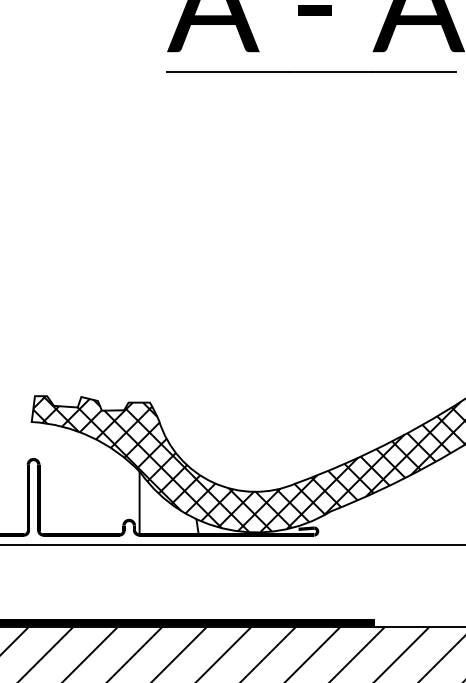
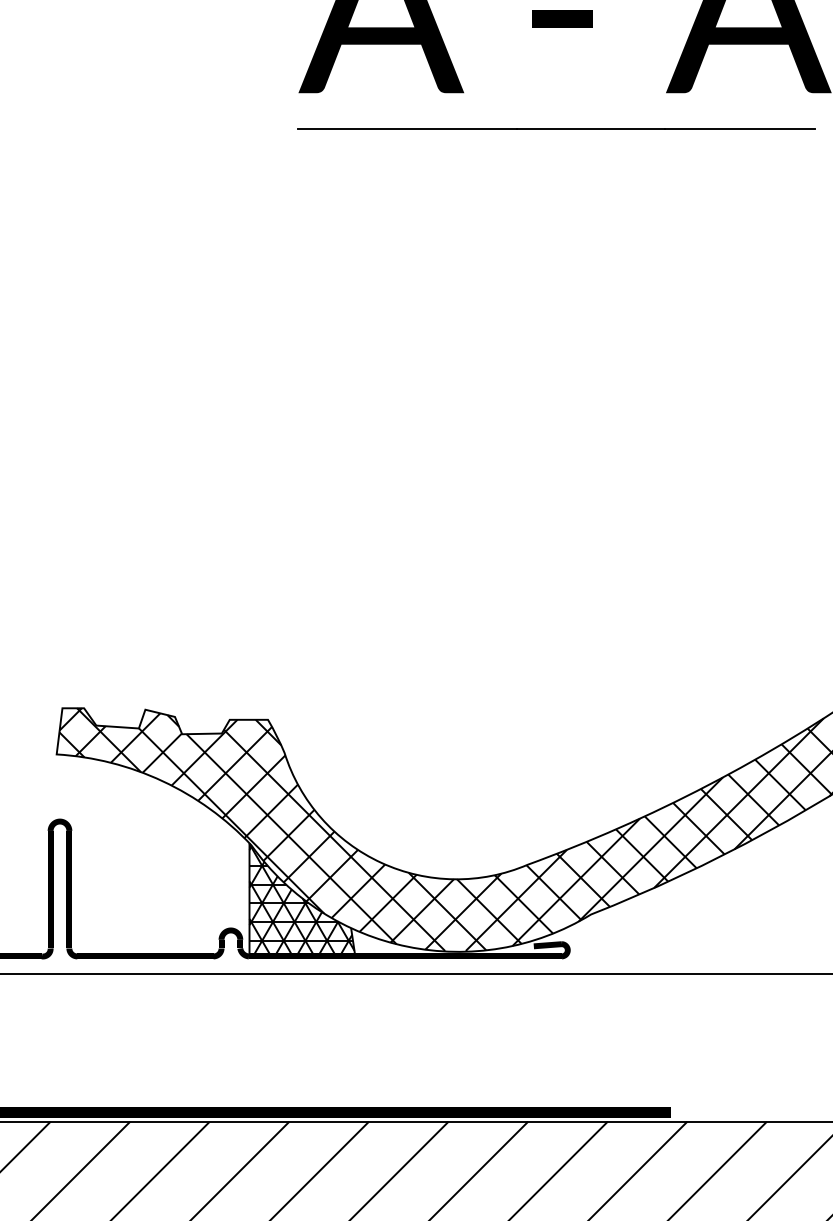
hatch: (168, 503) -> (301, 900), added

